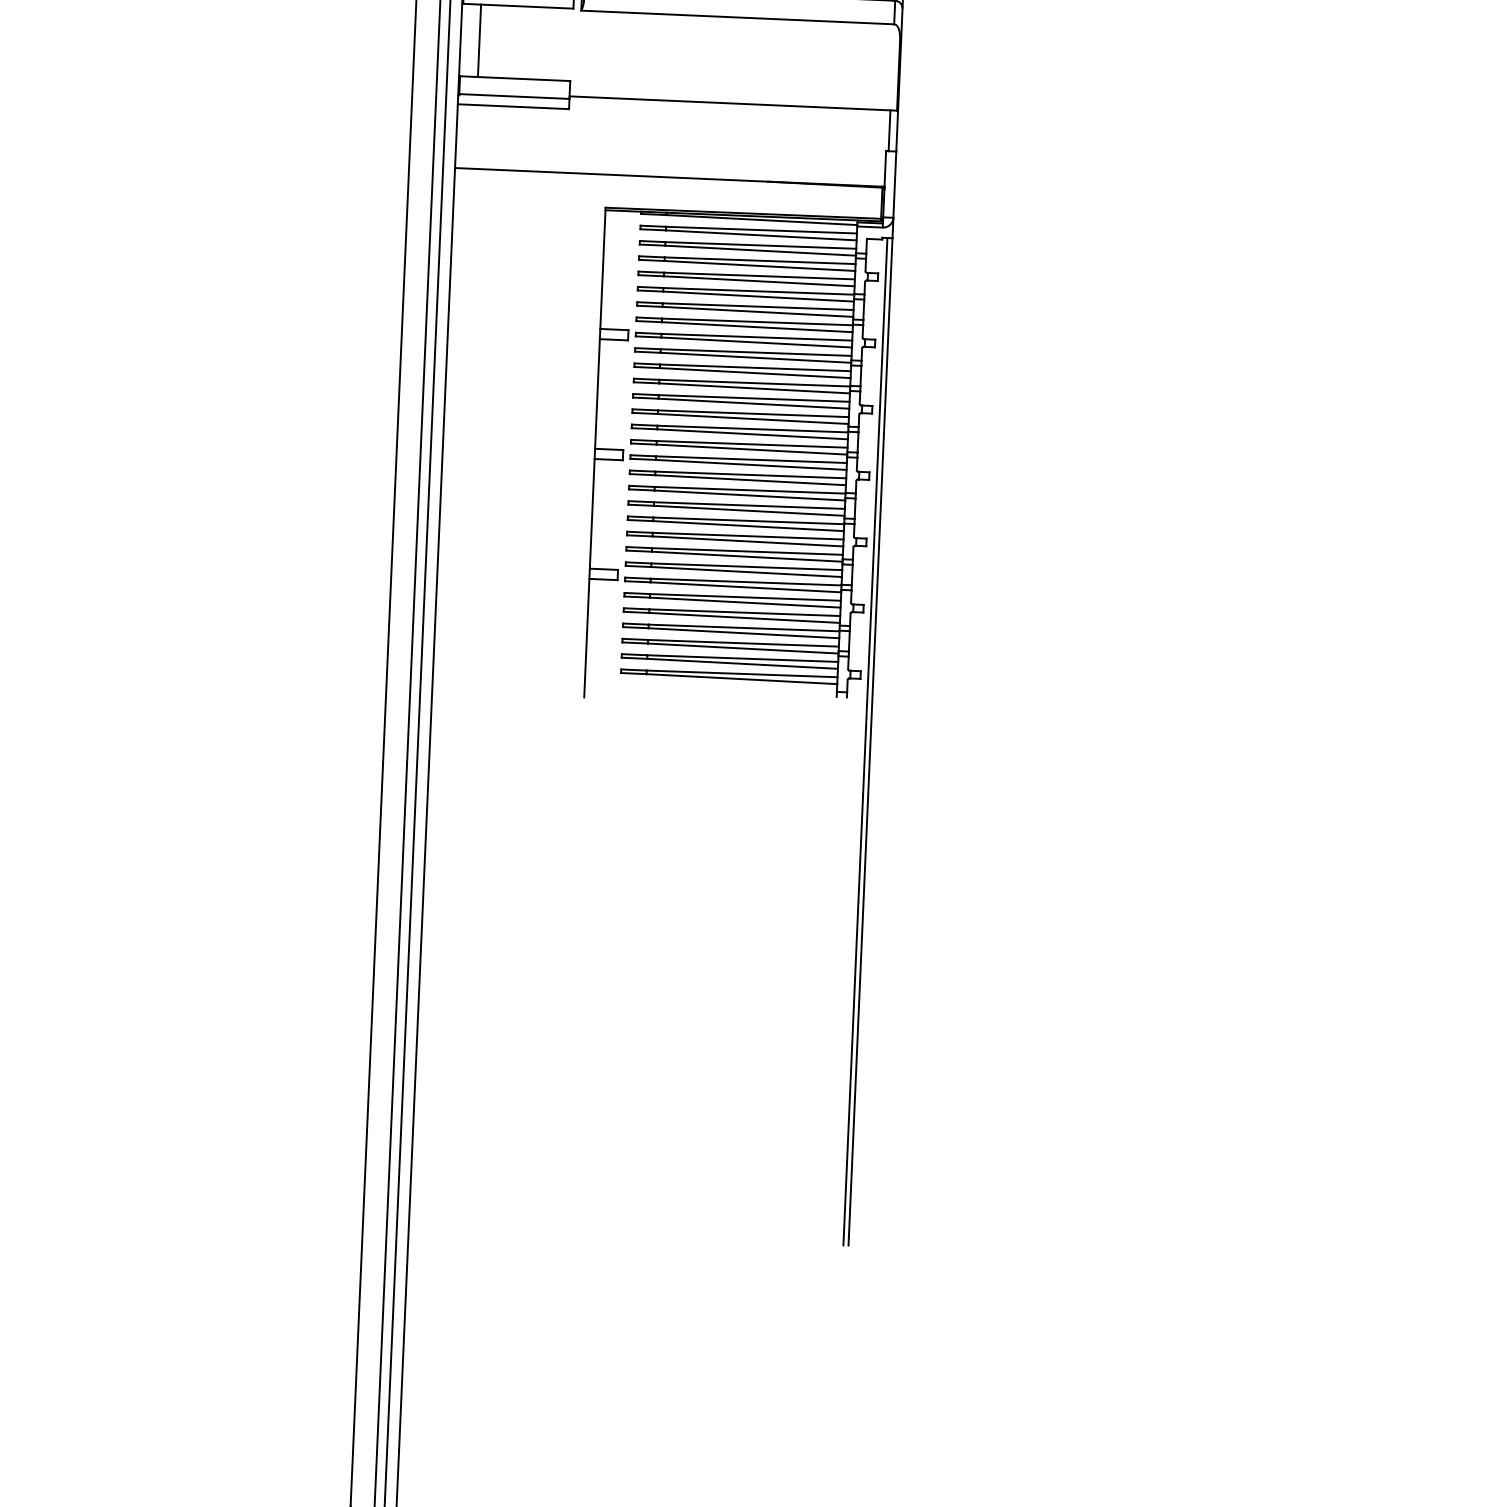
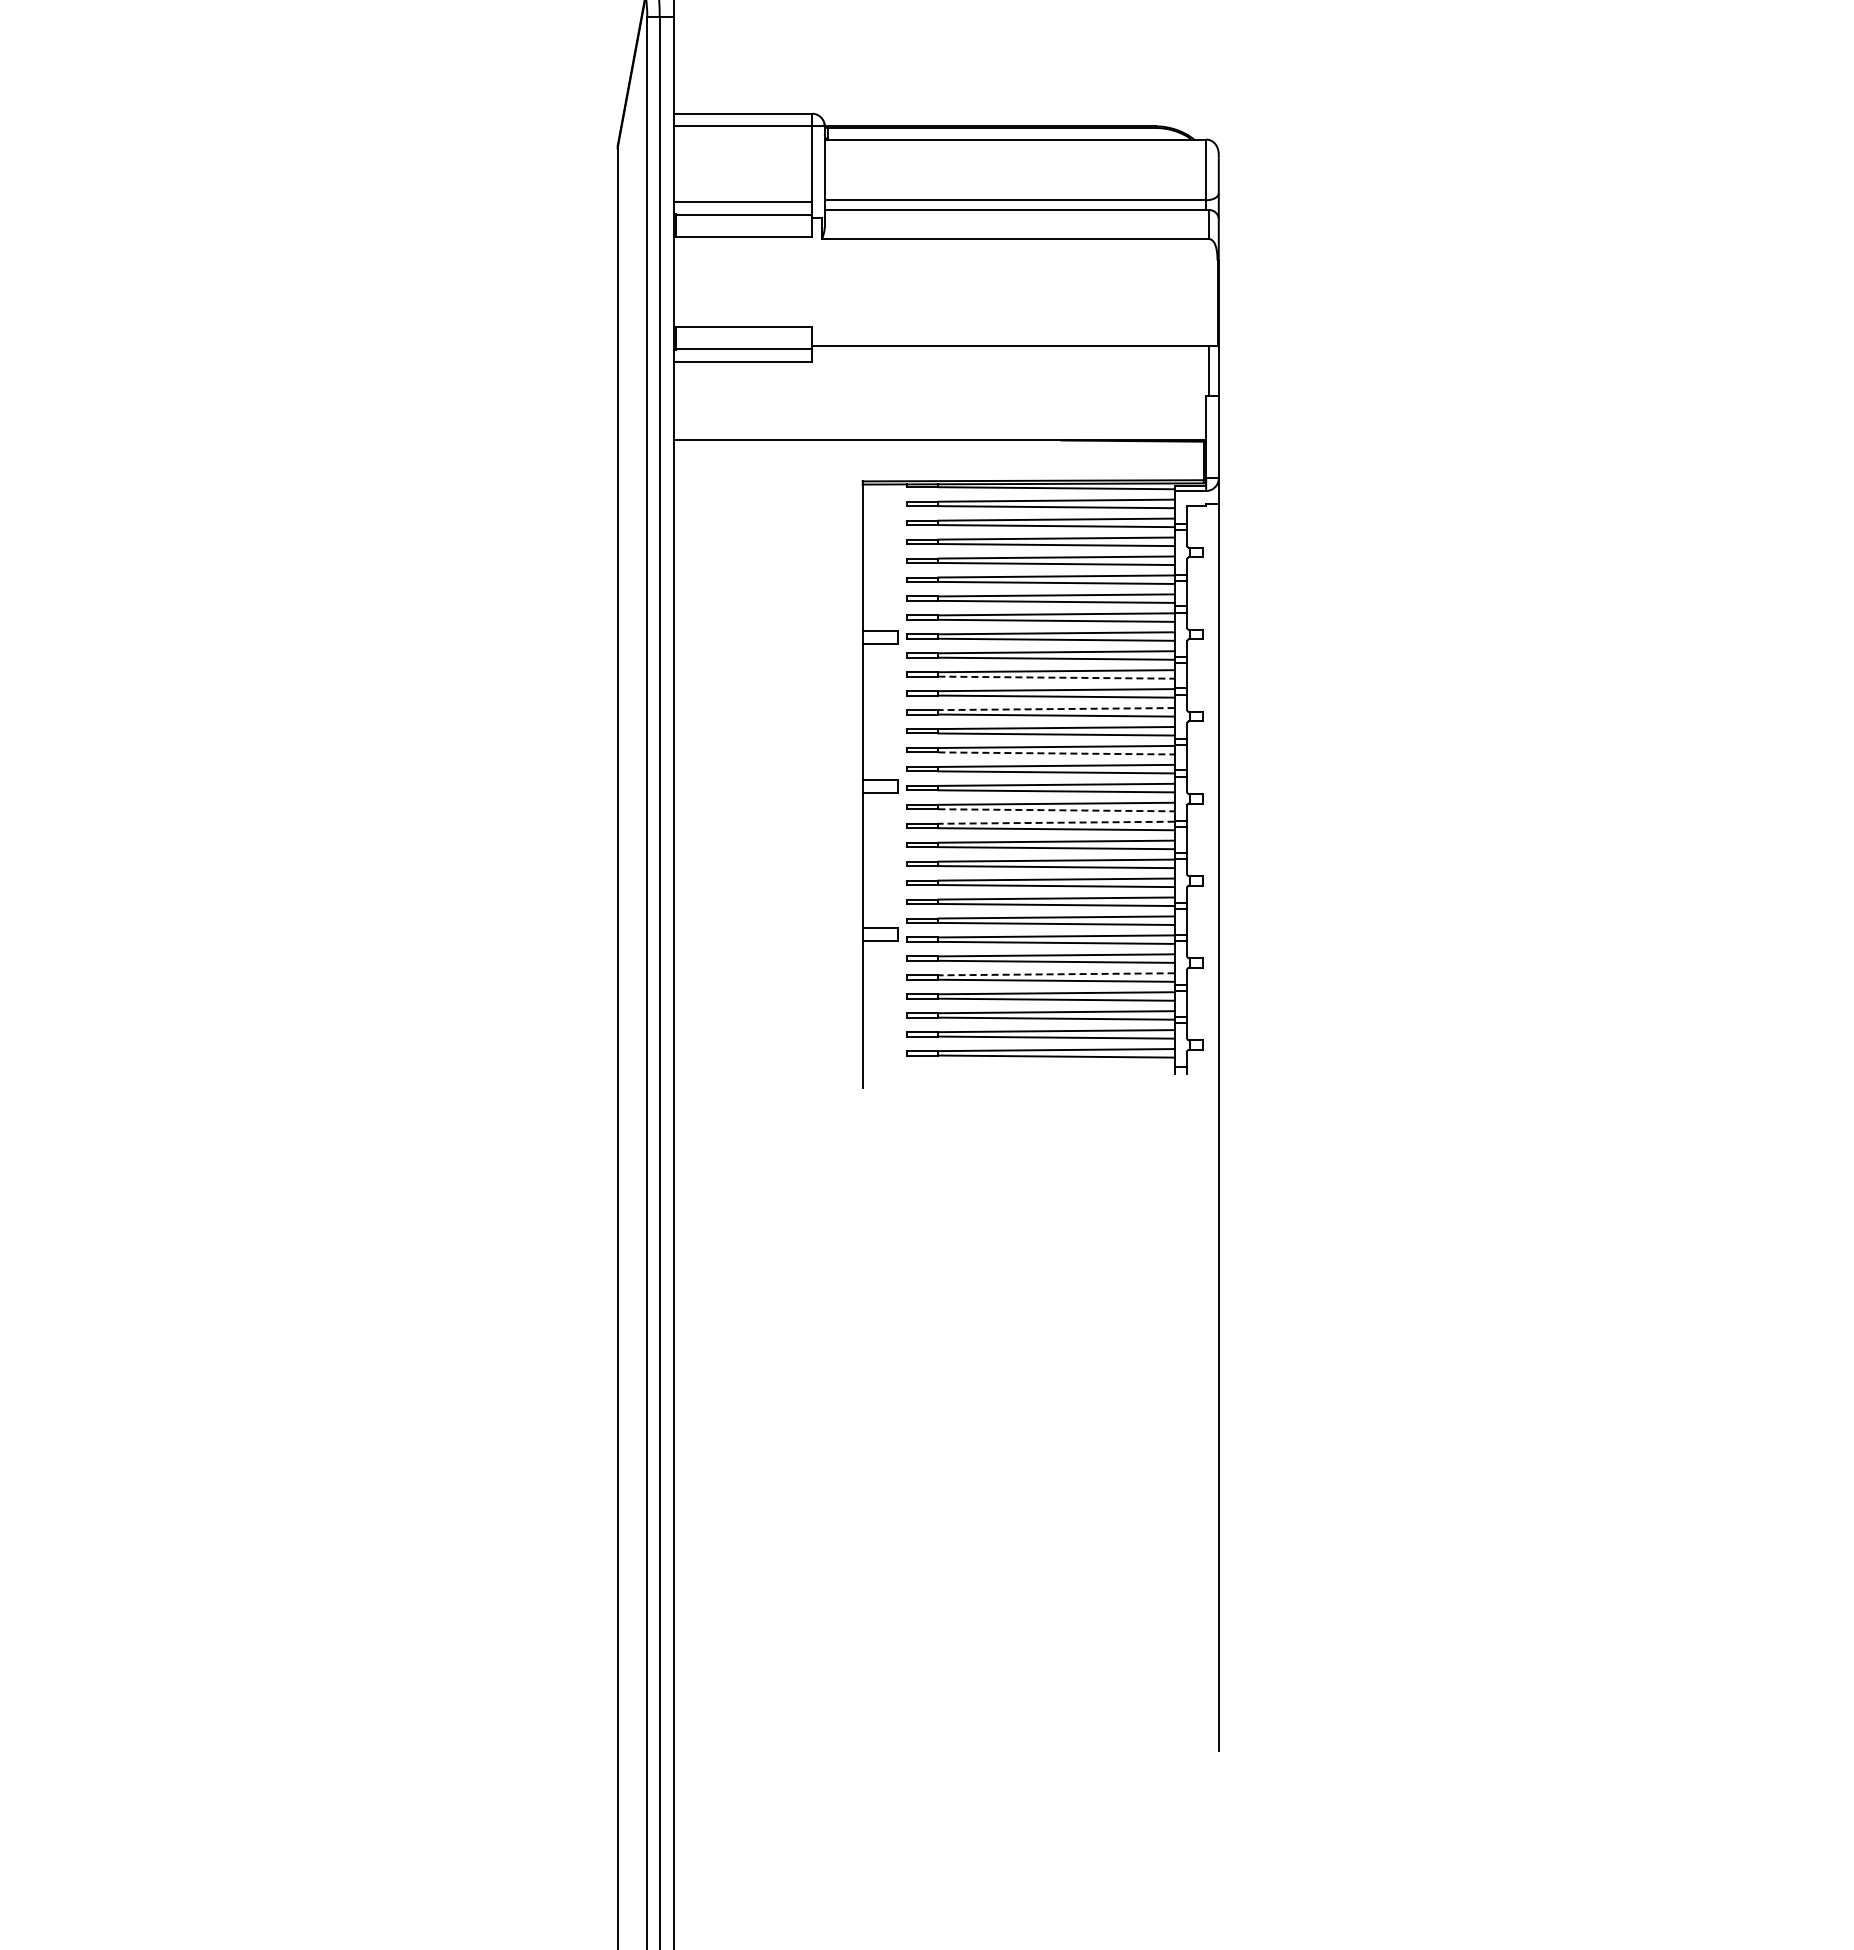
line: (479, 40) -> (697, 281), removed
line: (755, 372) -> (1056, 677), solid -> dashed
line: (753, 398) -> (1055, 709), solid -> dashed
line: (752, 434) -> (1056, 753), solid -> dashed
line: (750, 480) -> (1056, 810), solid -> dashed
line: (749, 490) -> (1055, 822), solid -> dashed
line: (744, 612) -> (1055, 974), solid -> dashed
line: (865, 741) -> (1212, 1126), removed

